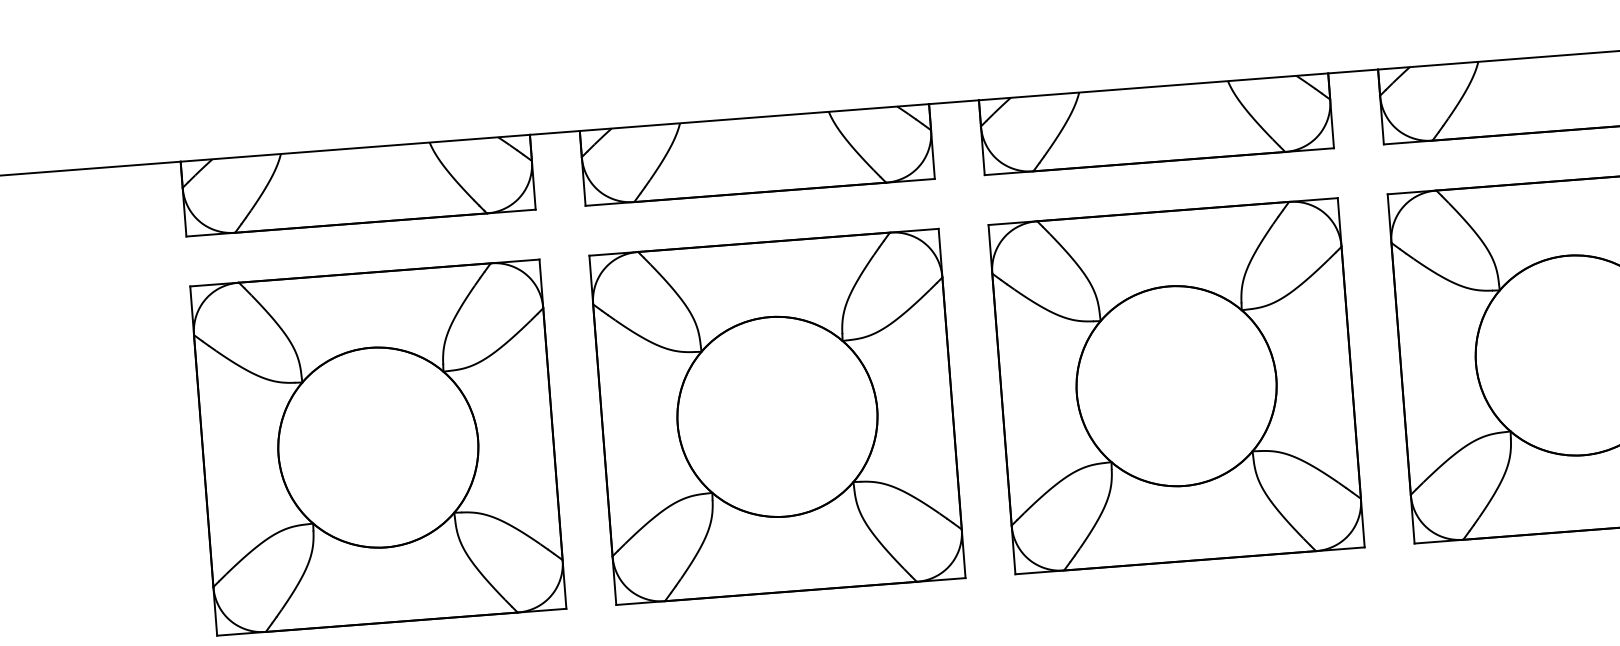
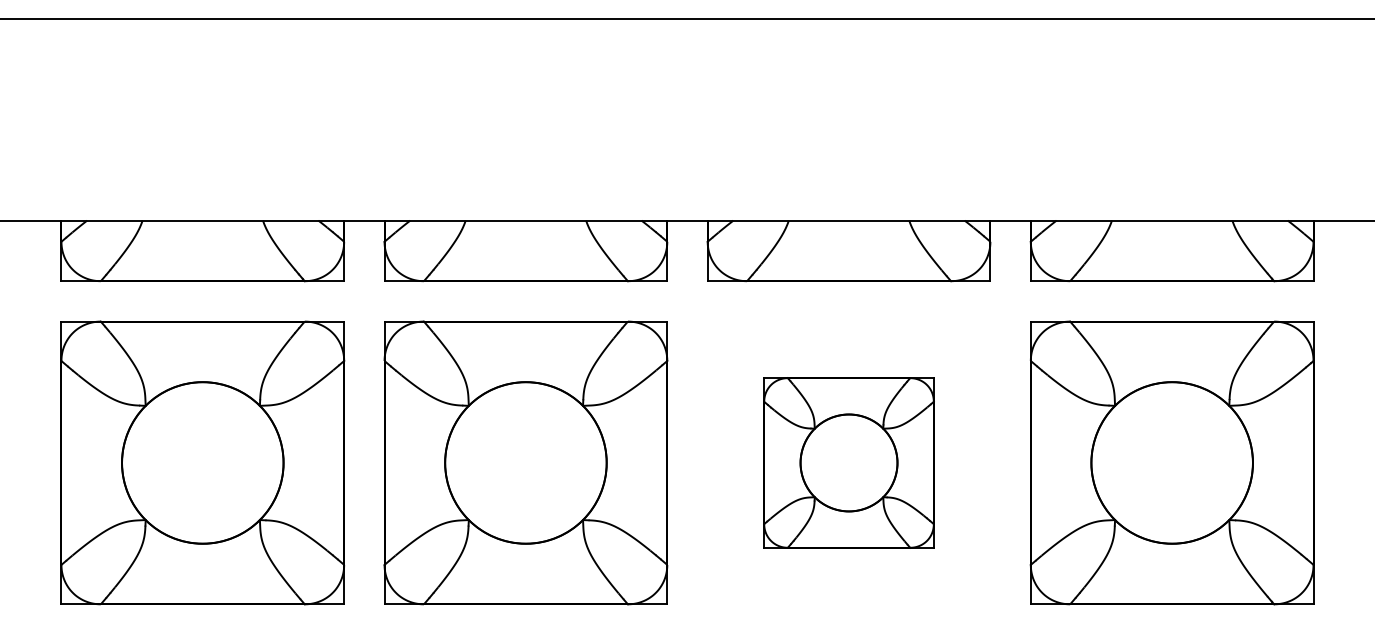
part: (1175, 385) -> (848, 462), size x0.6

